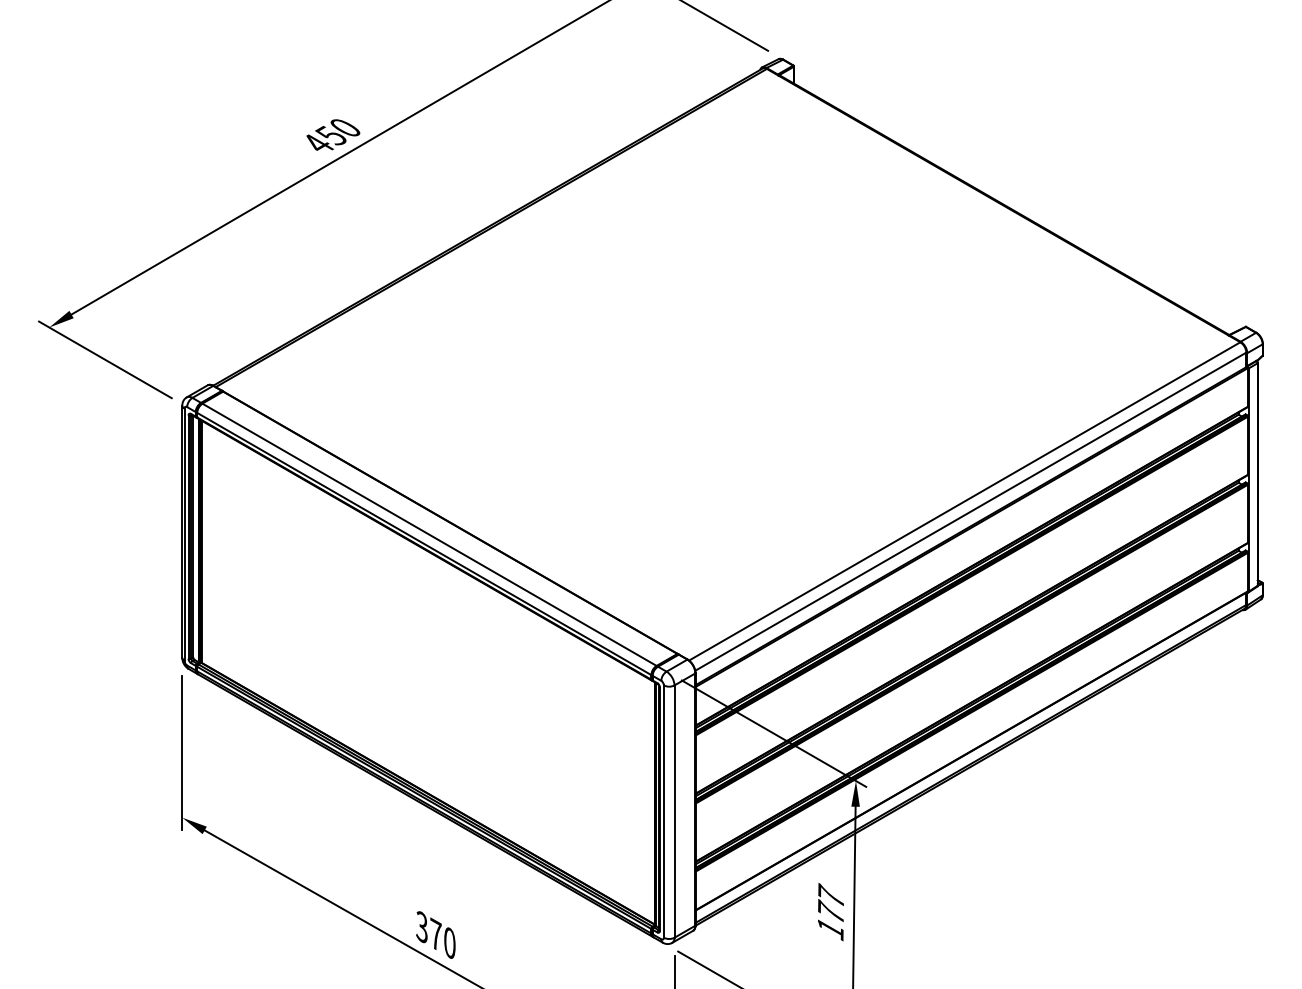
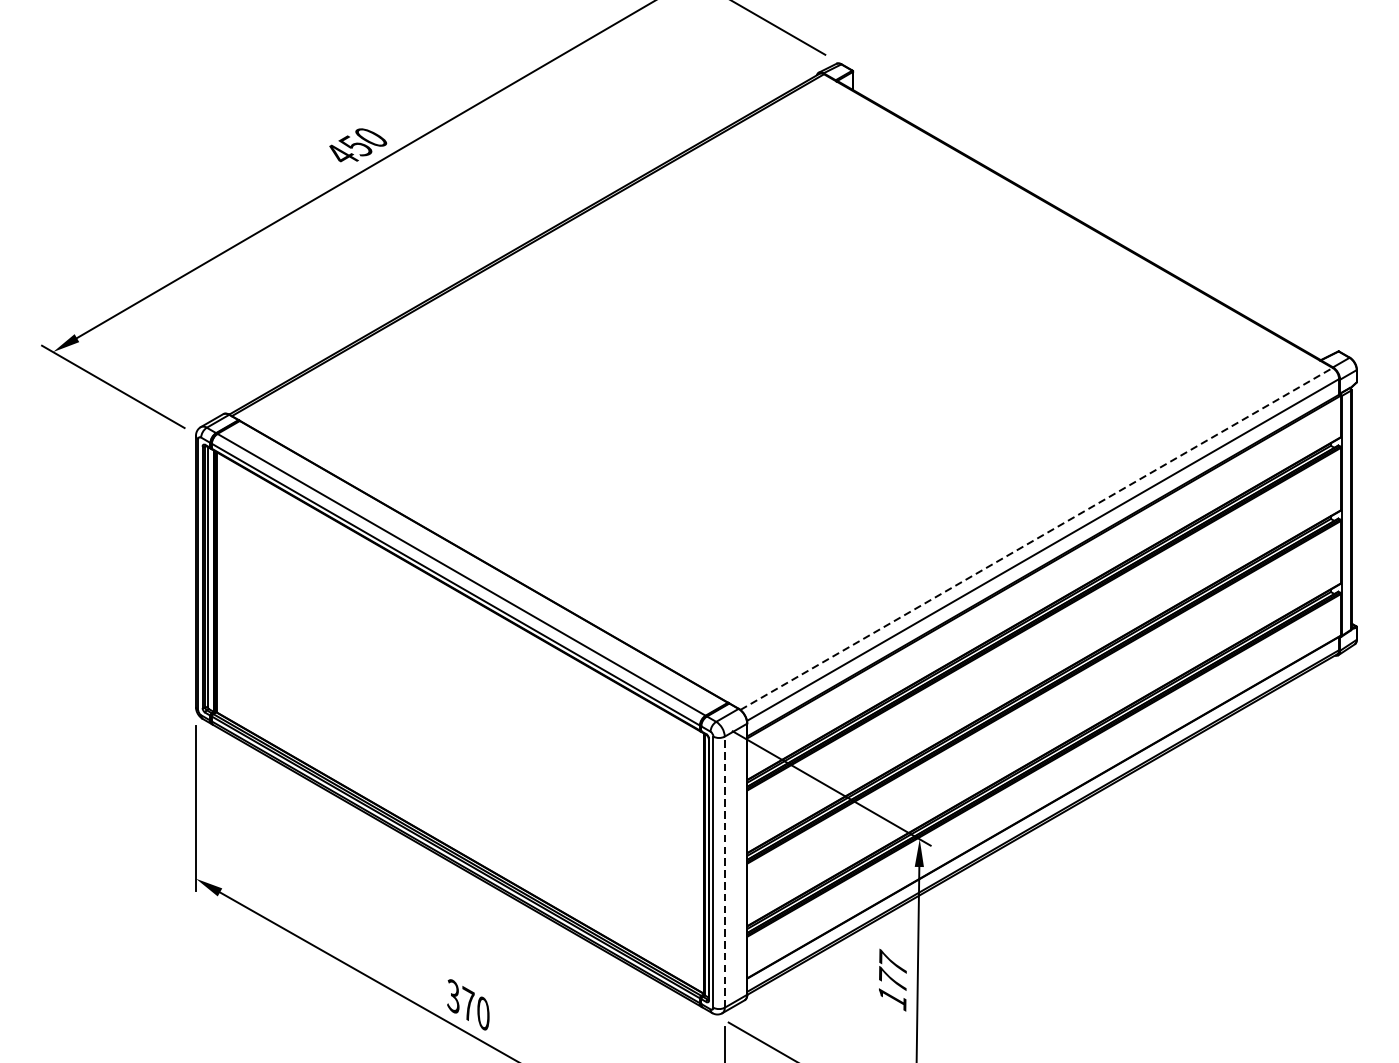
line: (965, 501) -> (1037, 539), solid -> dashed
line: (674, 811) -> (724, 872), solid -> dashed

